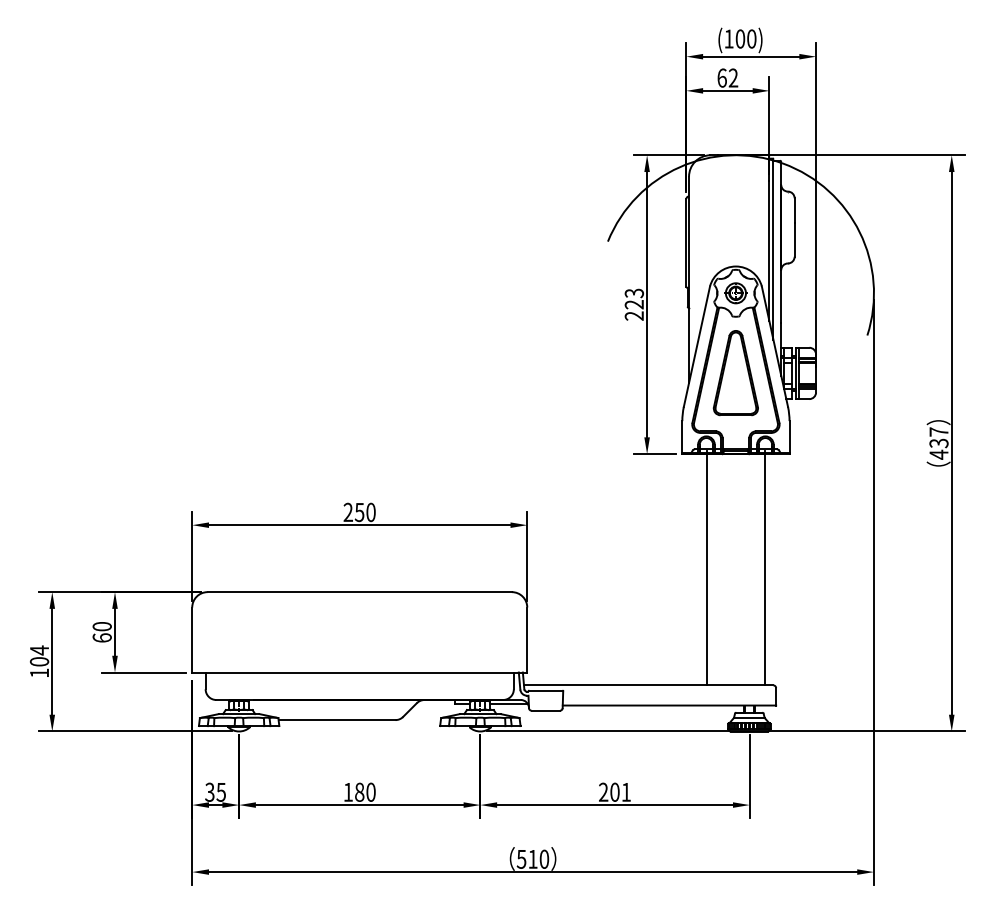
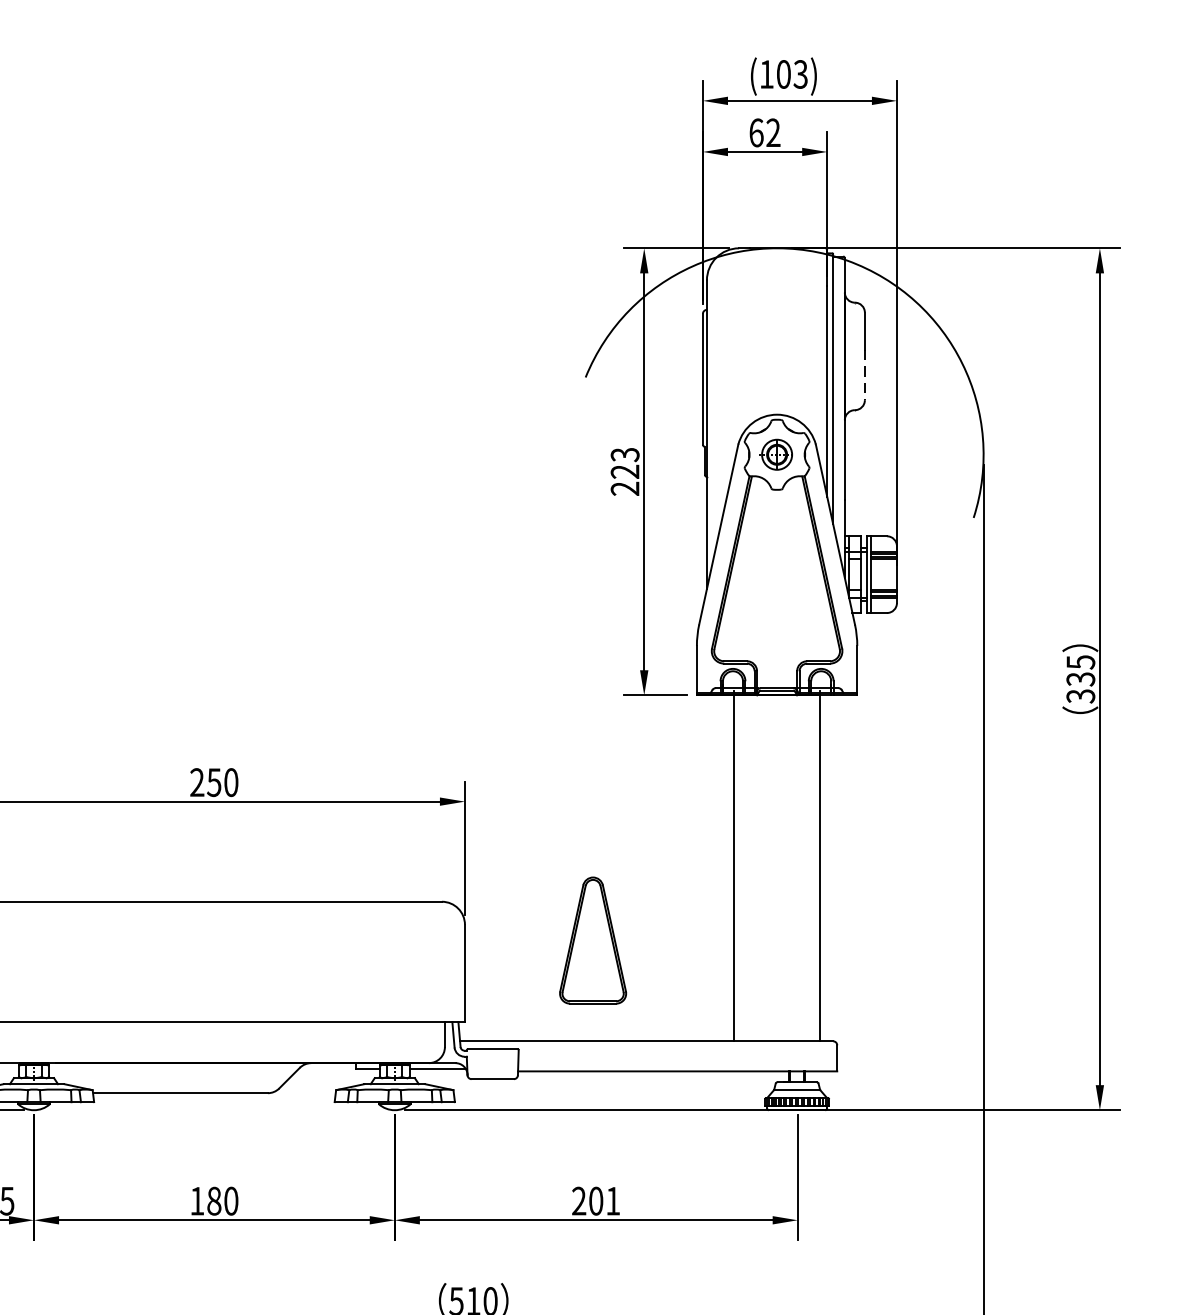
text: (751, 38) -> (800, 73), (100) -> (103)
line: (794, 240) -> (864, 375), solid -> dashed
part: (735, 373) -> (592, 941), moved
text: (938, 443) -> (1080, 679), 437 -> 335

